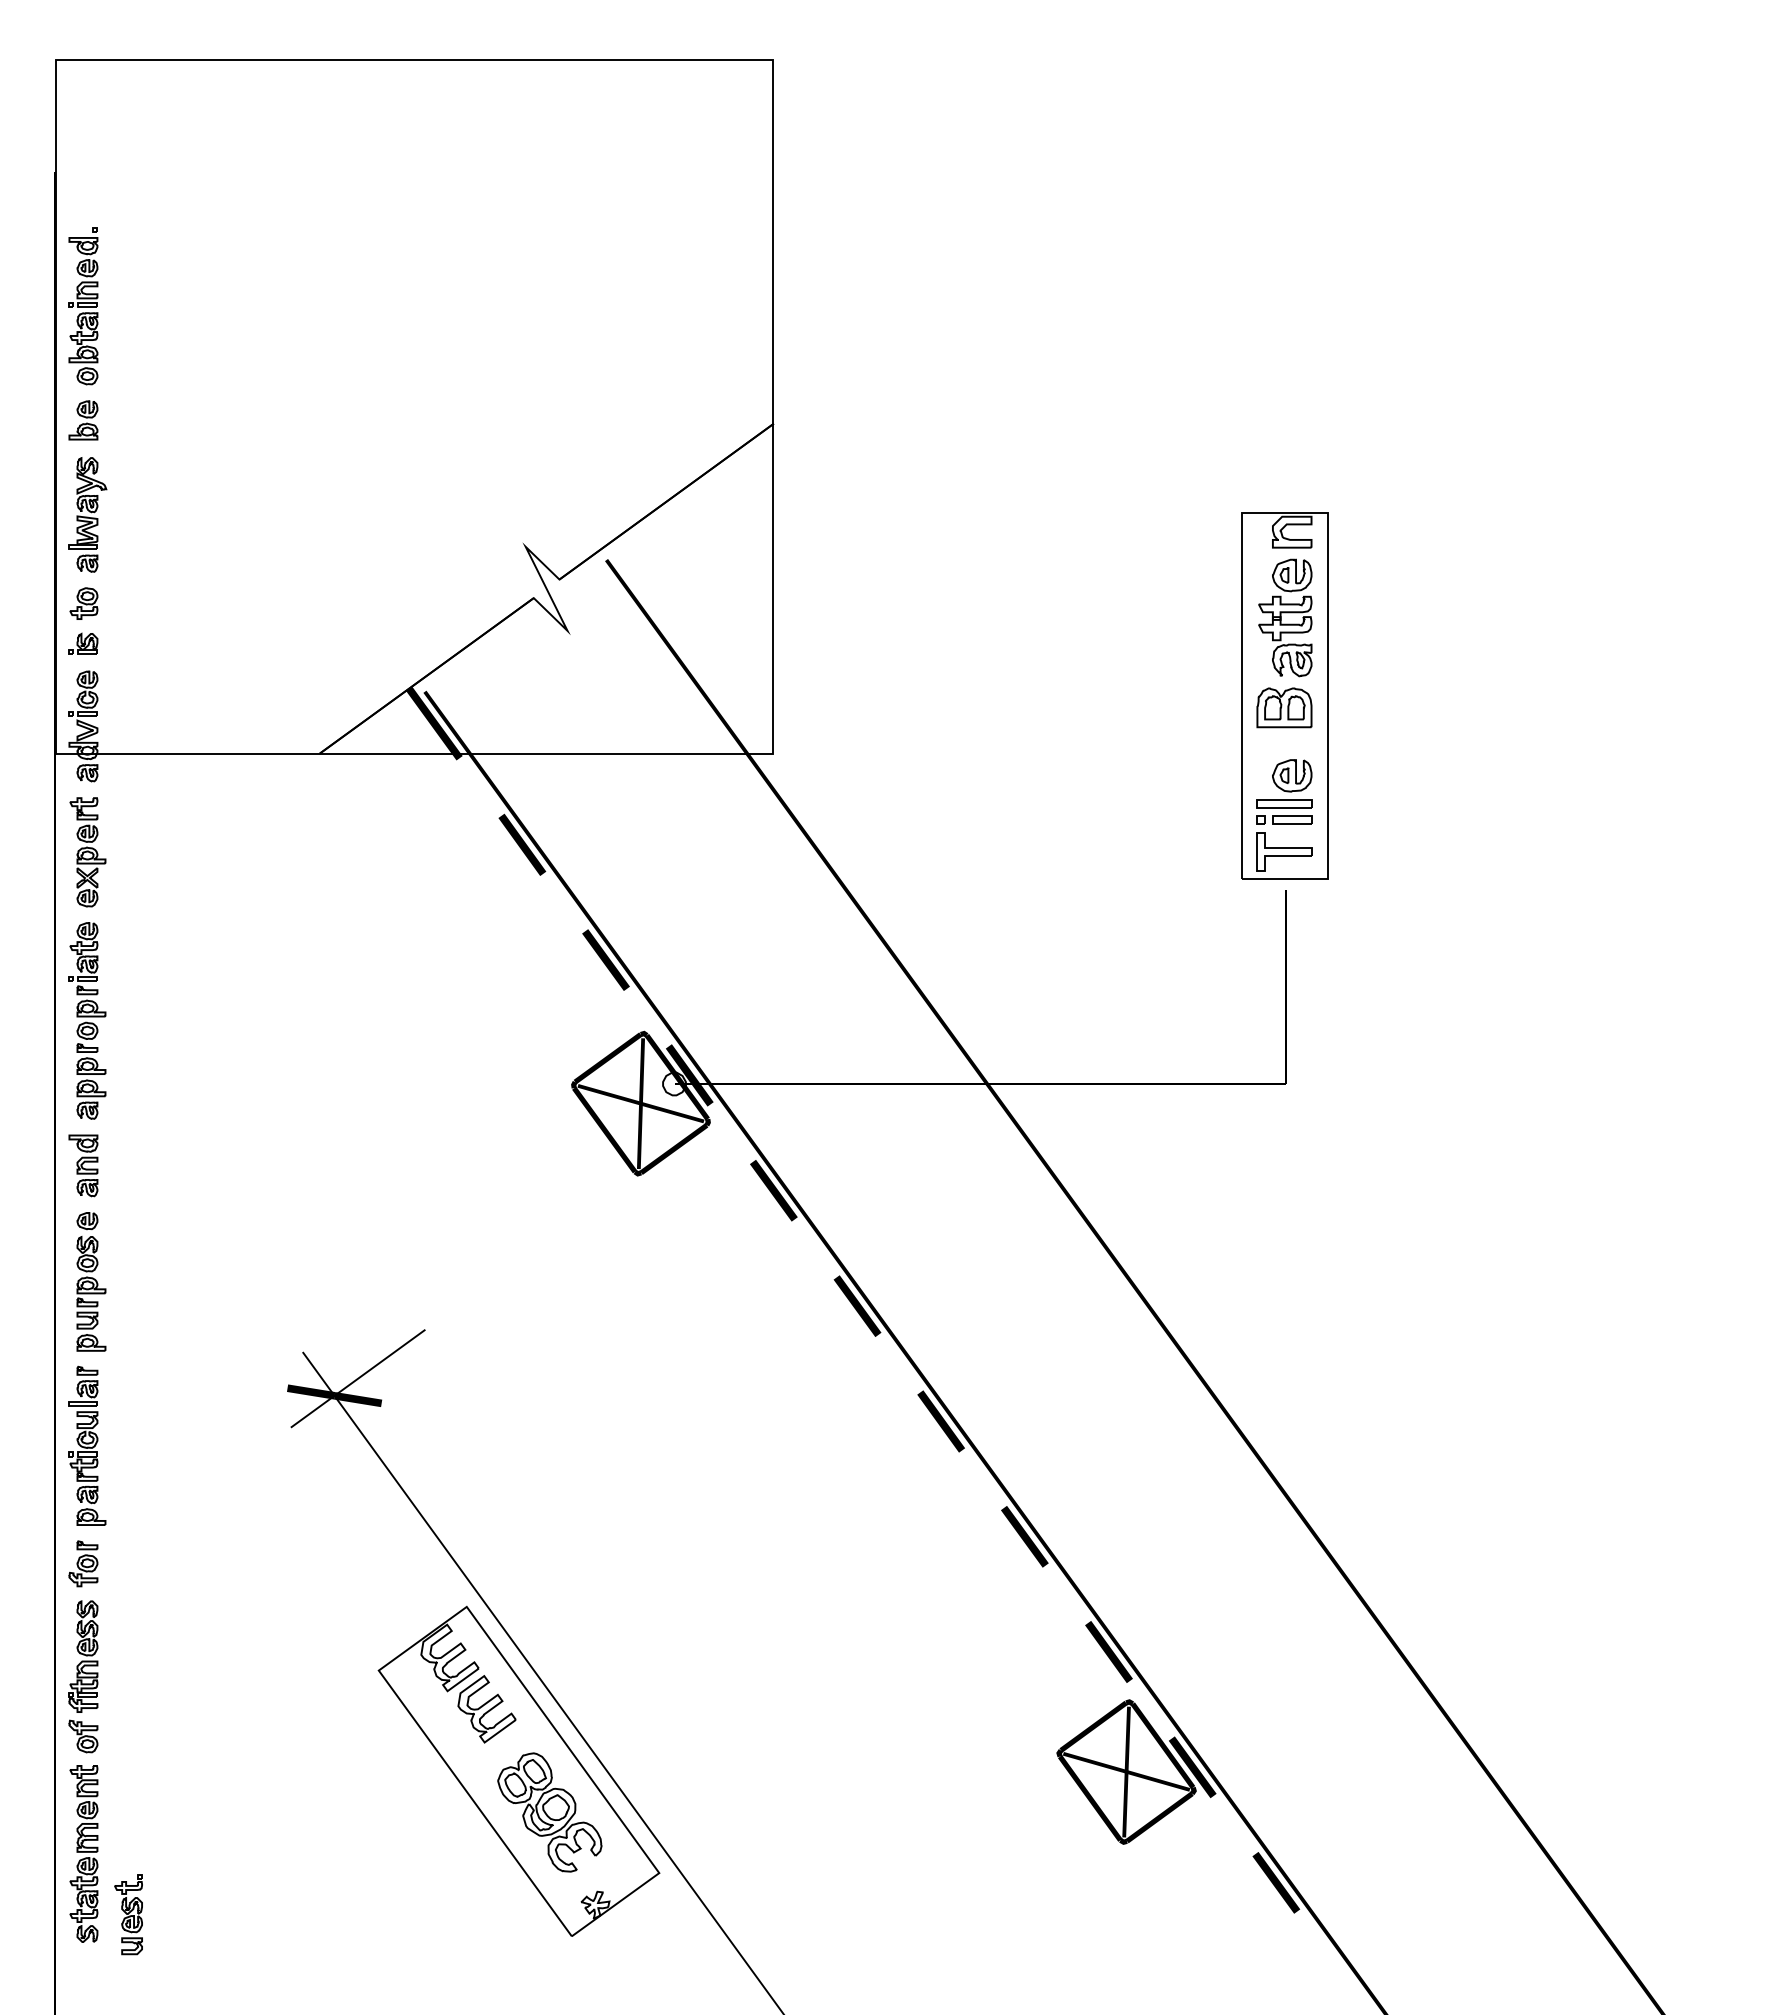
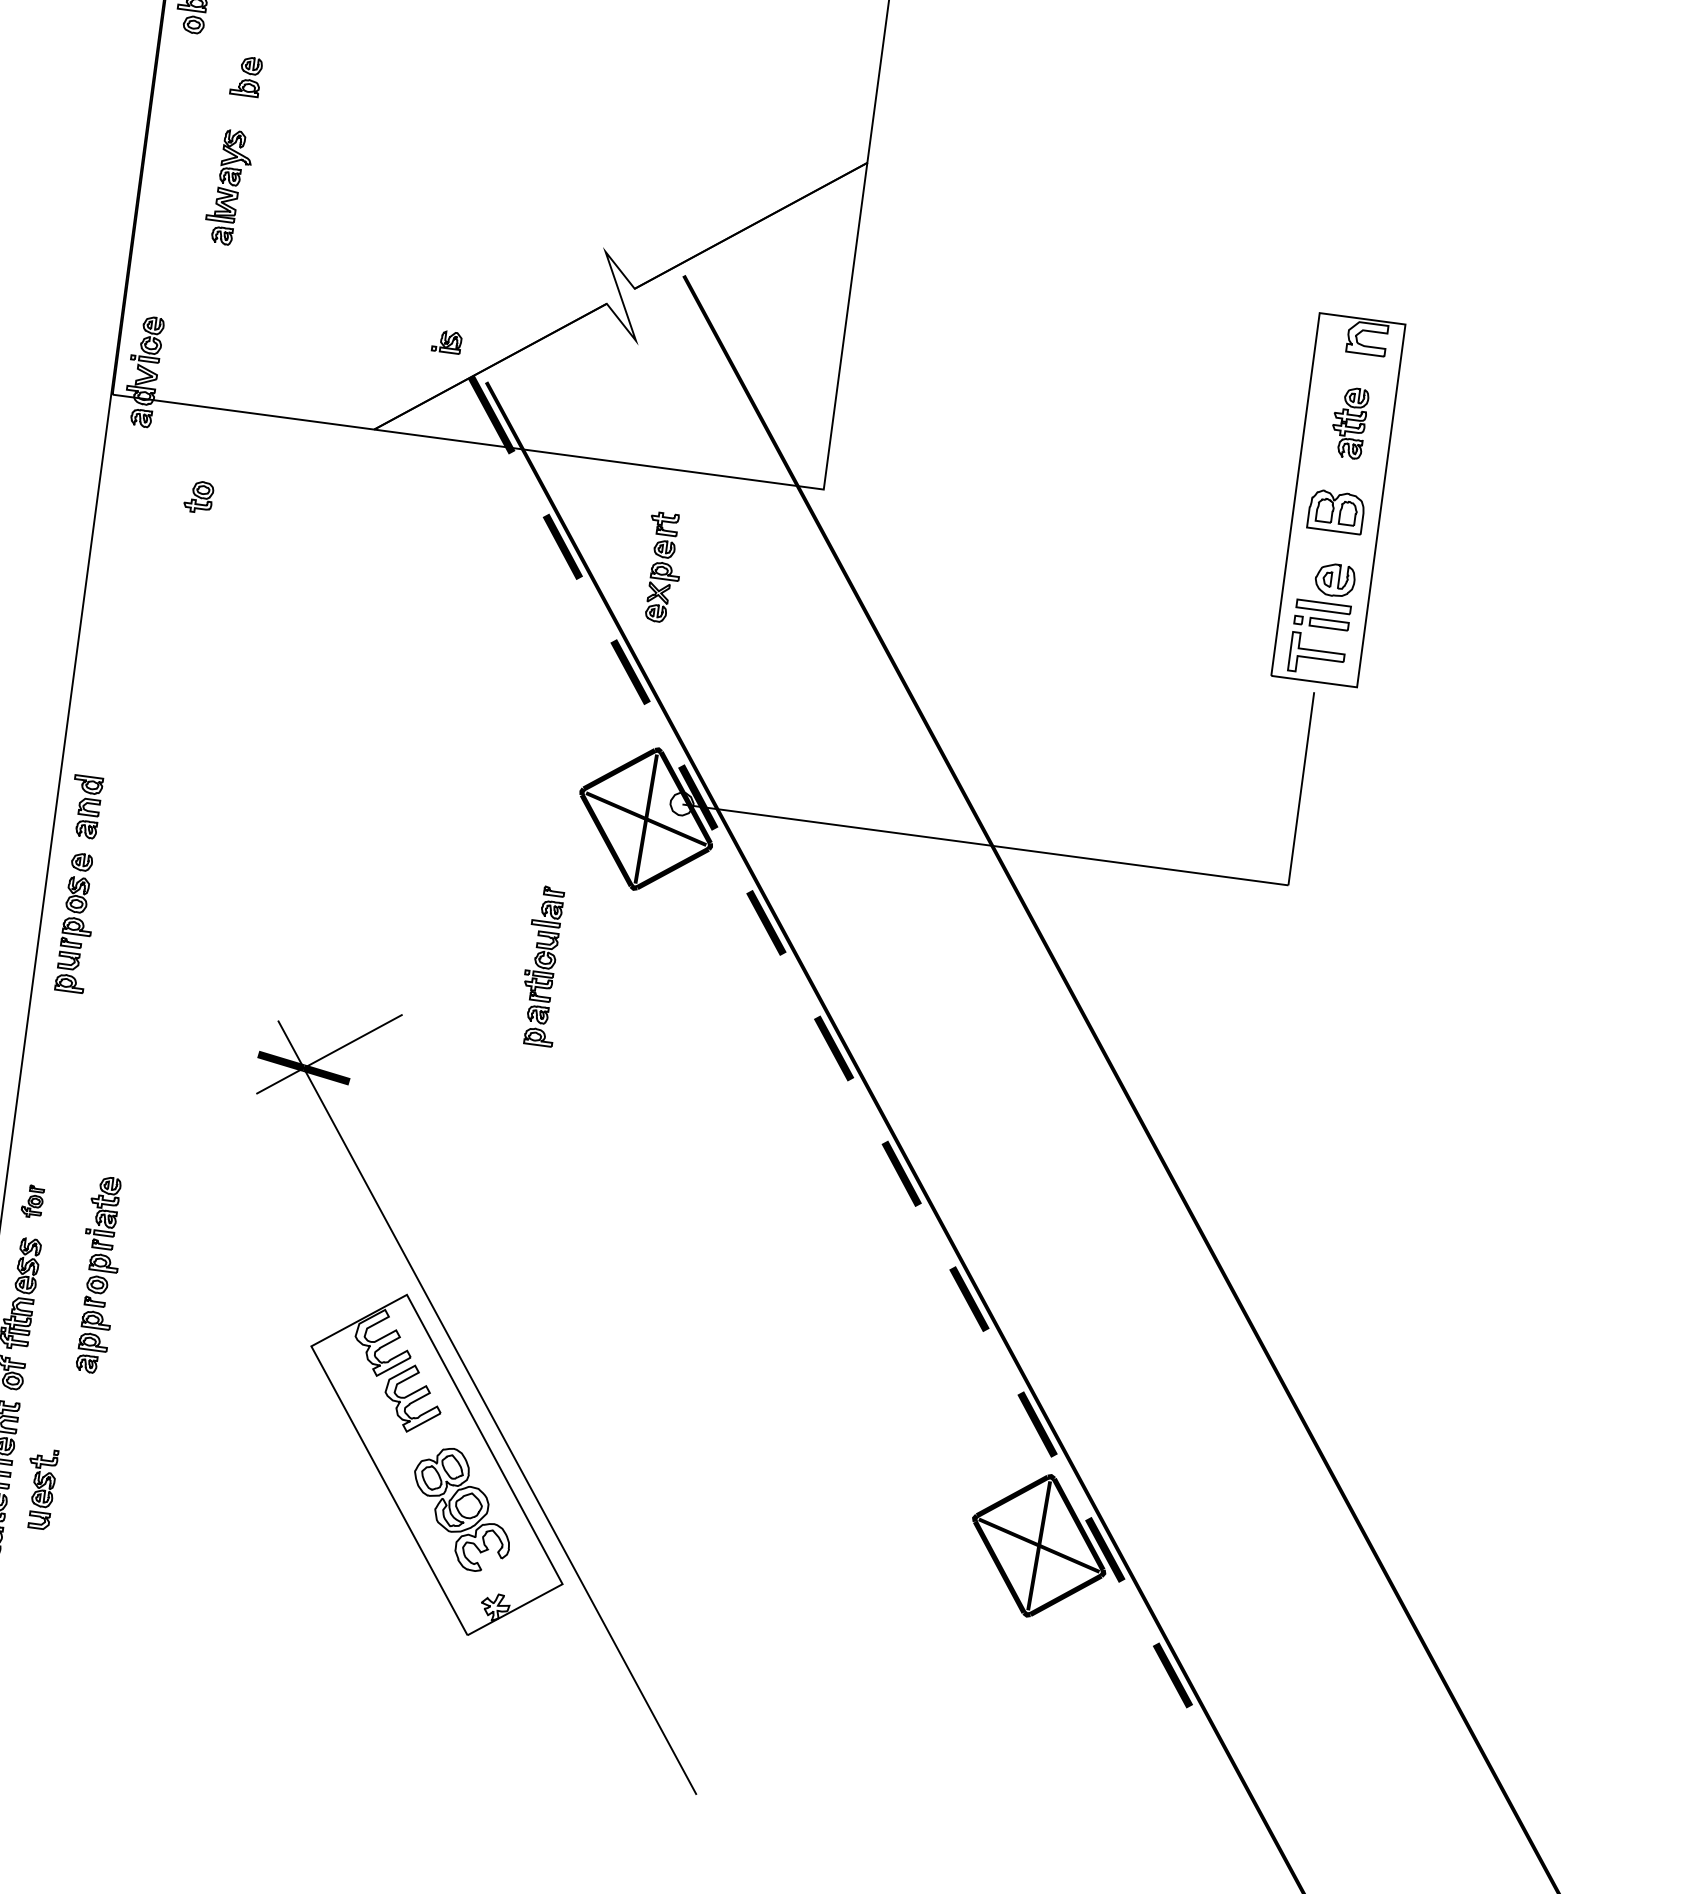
part: (83, 420) -> (246, 76), moved
part: (87, 514) -> (228, 187), moved
part: (83, 603) -> (198, 496), moved
part: (1285, 617) -> (1349, 422), size x0.6
part: (83, 643) -> (447, 341), moved
part: (87, 852) -> (662, 567), moved
part: (87, 1020) -> (98, 1274), moved
part: (87, 1445) -> (544, 965), moved
part: (83, 1563) -> (32, 1201), size x0.7
part: (128, 1914) -> (39, 1488), moved

